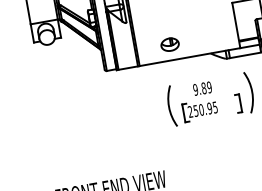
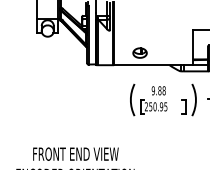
text: (208, 87) -> (163, 90), 9.89 -> 9.88

